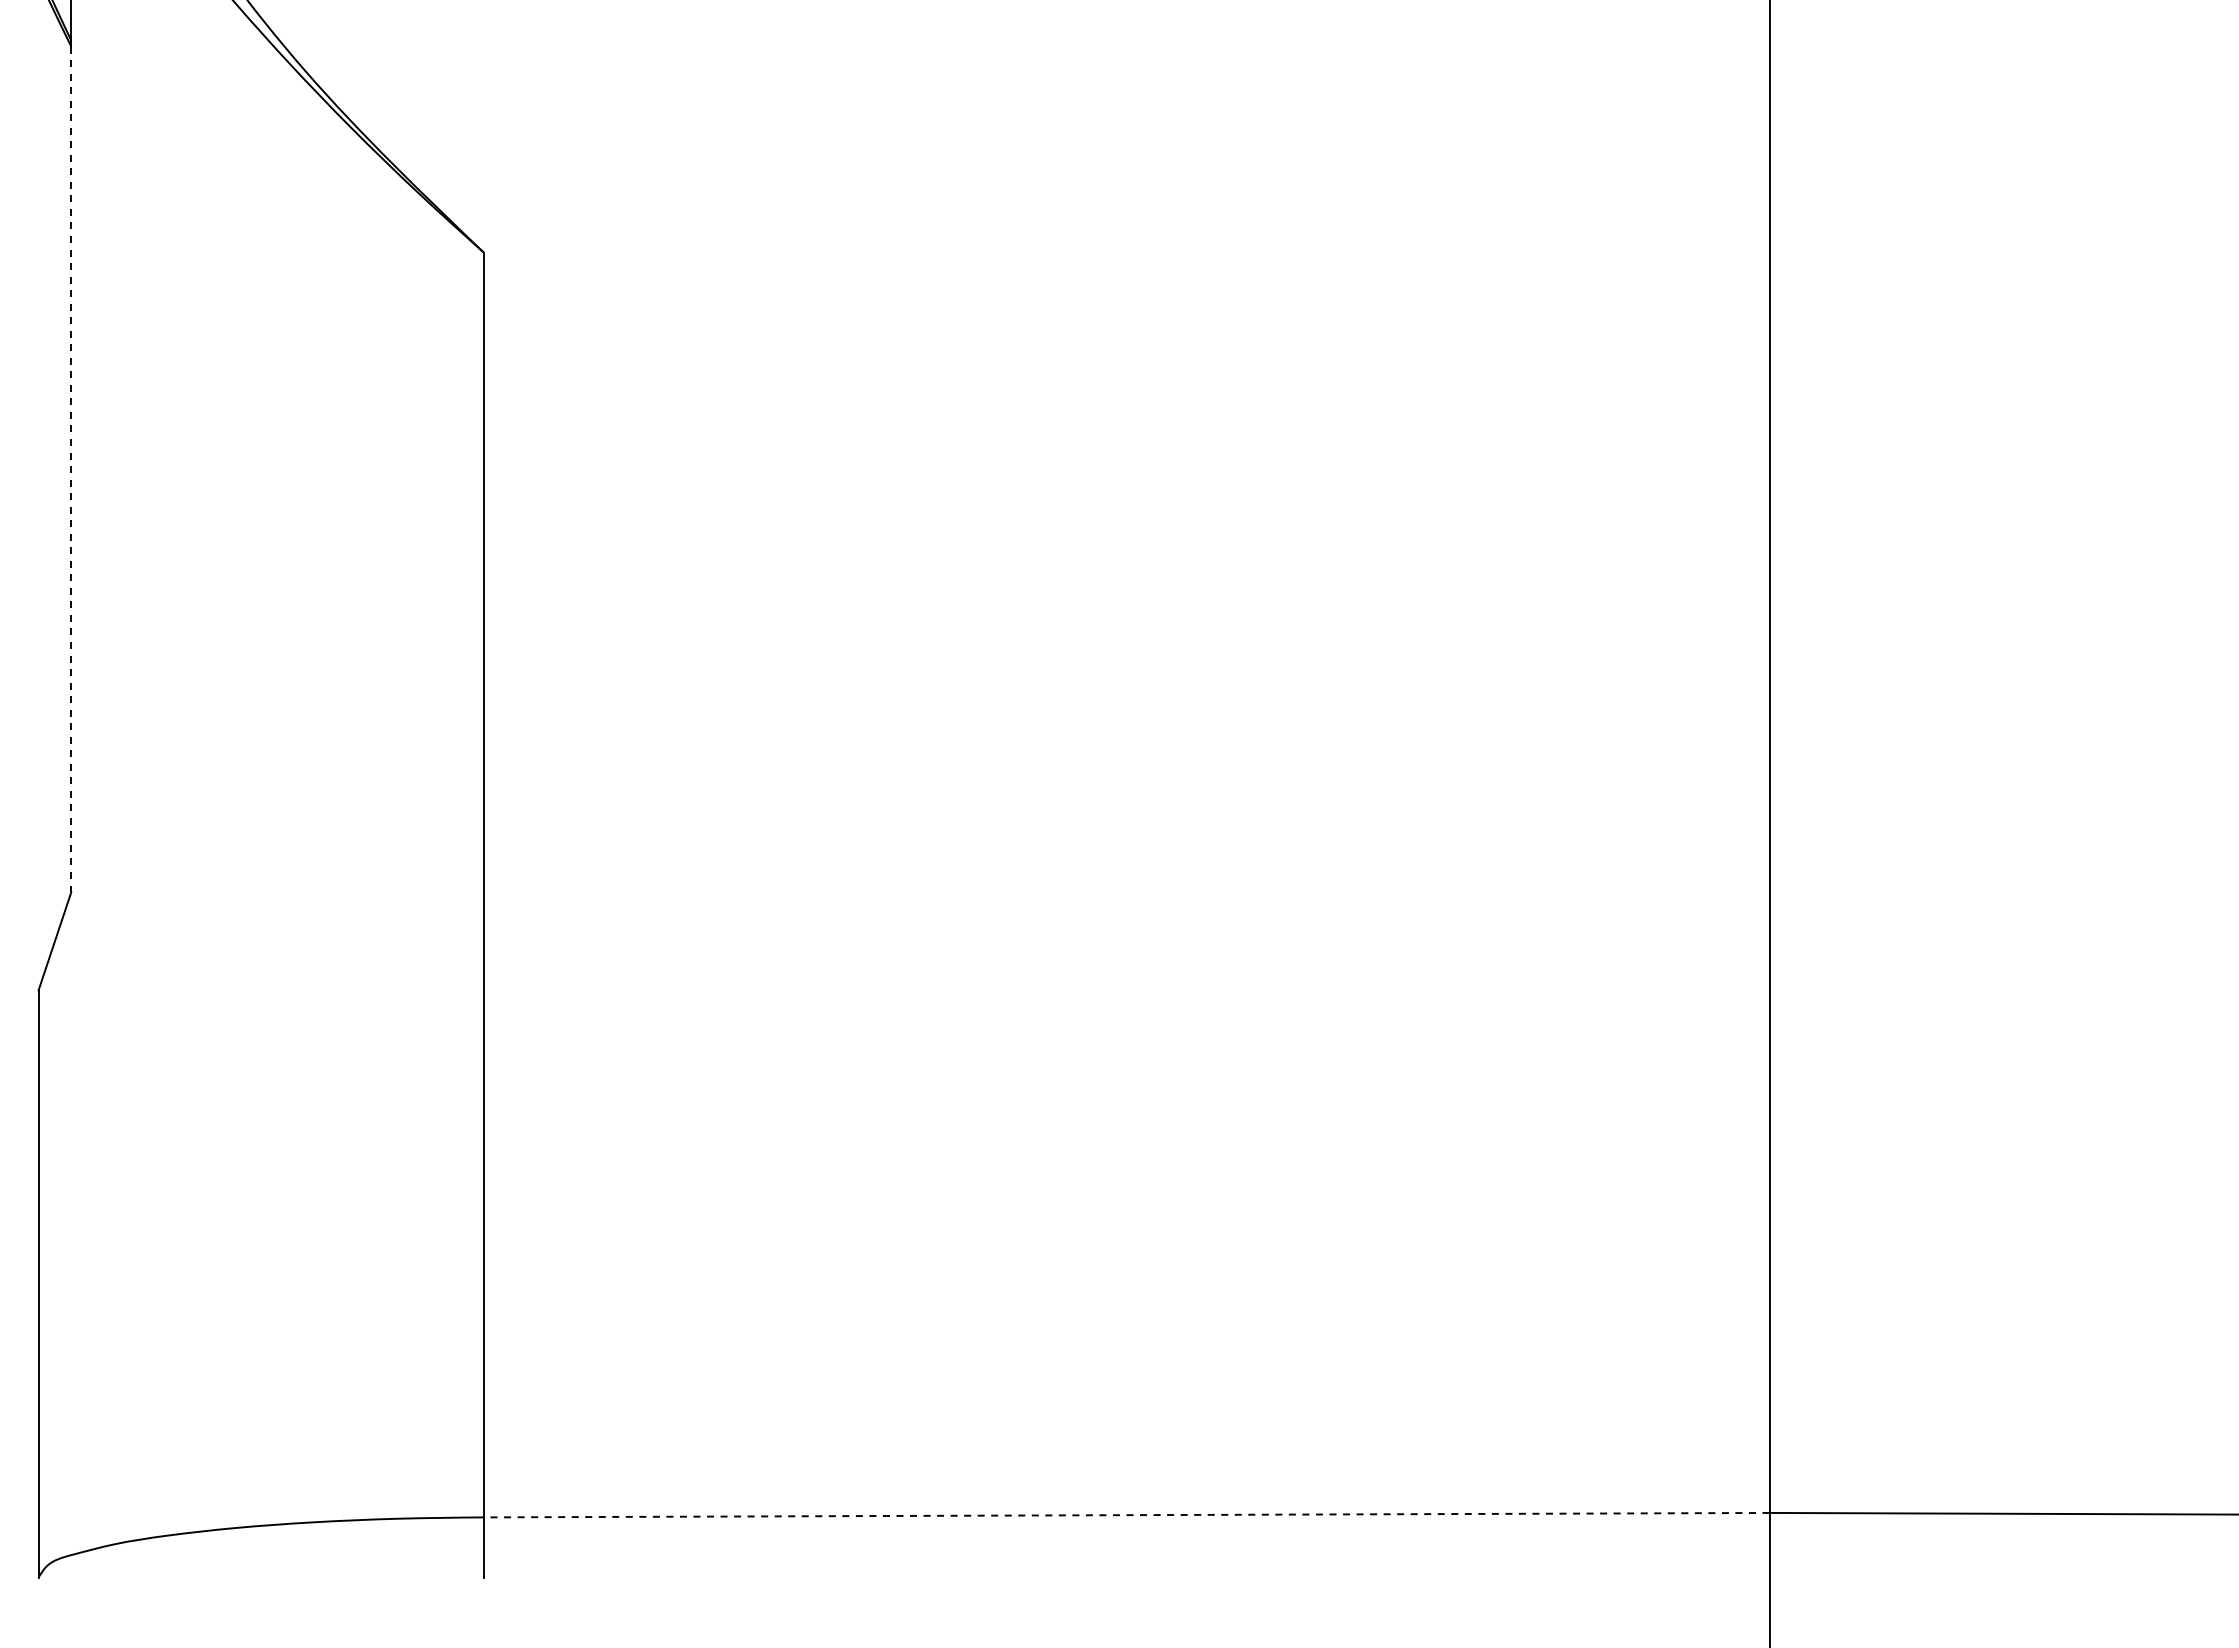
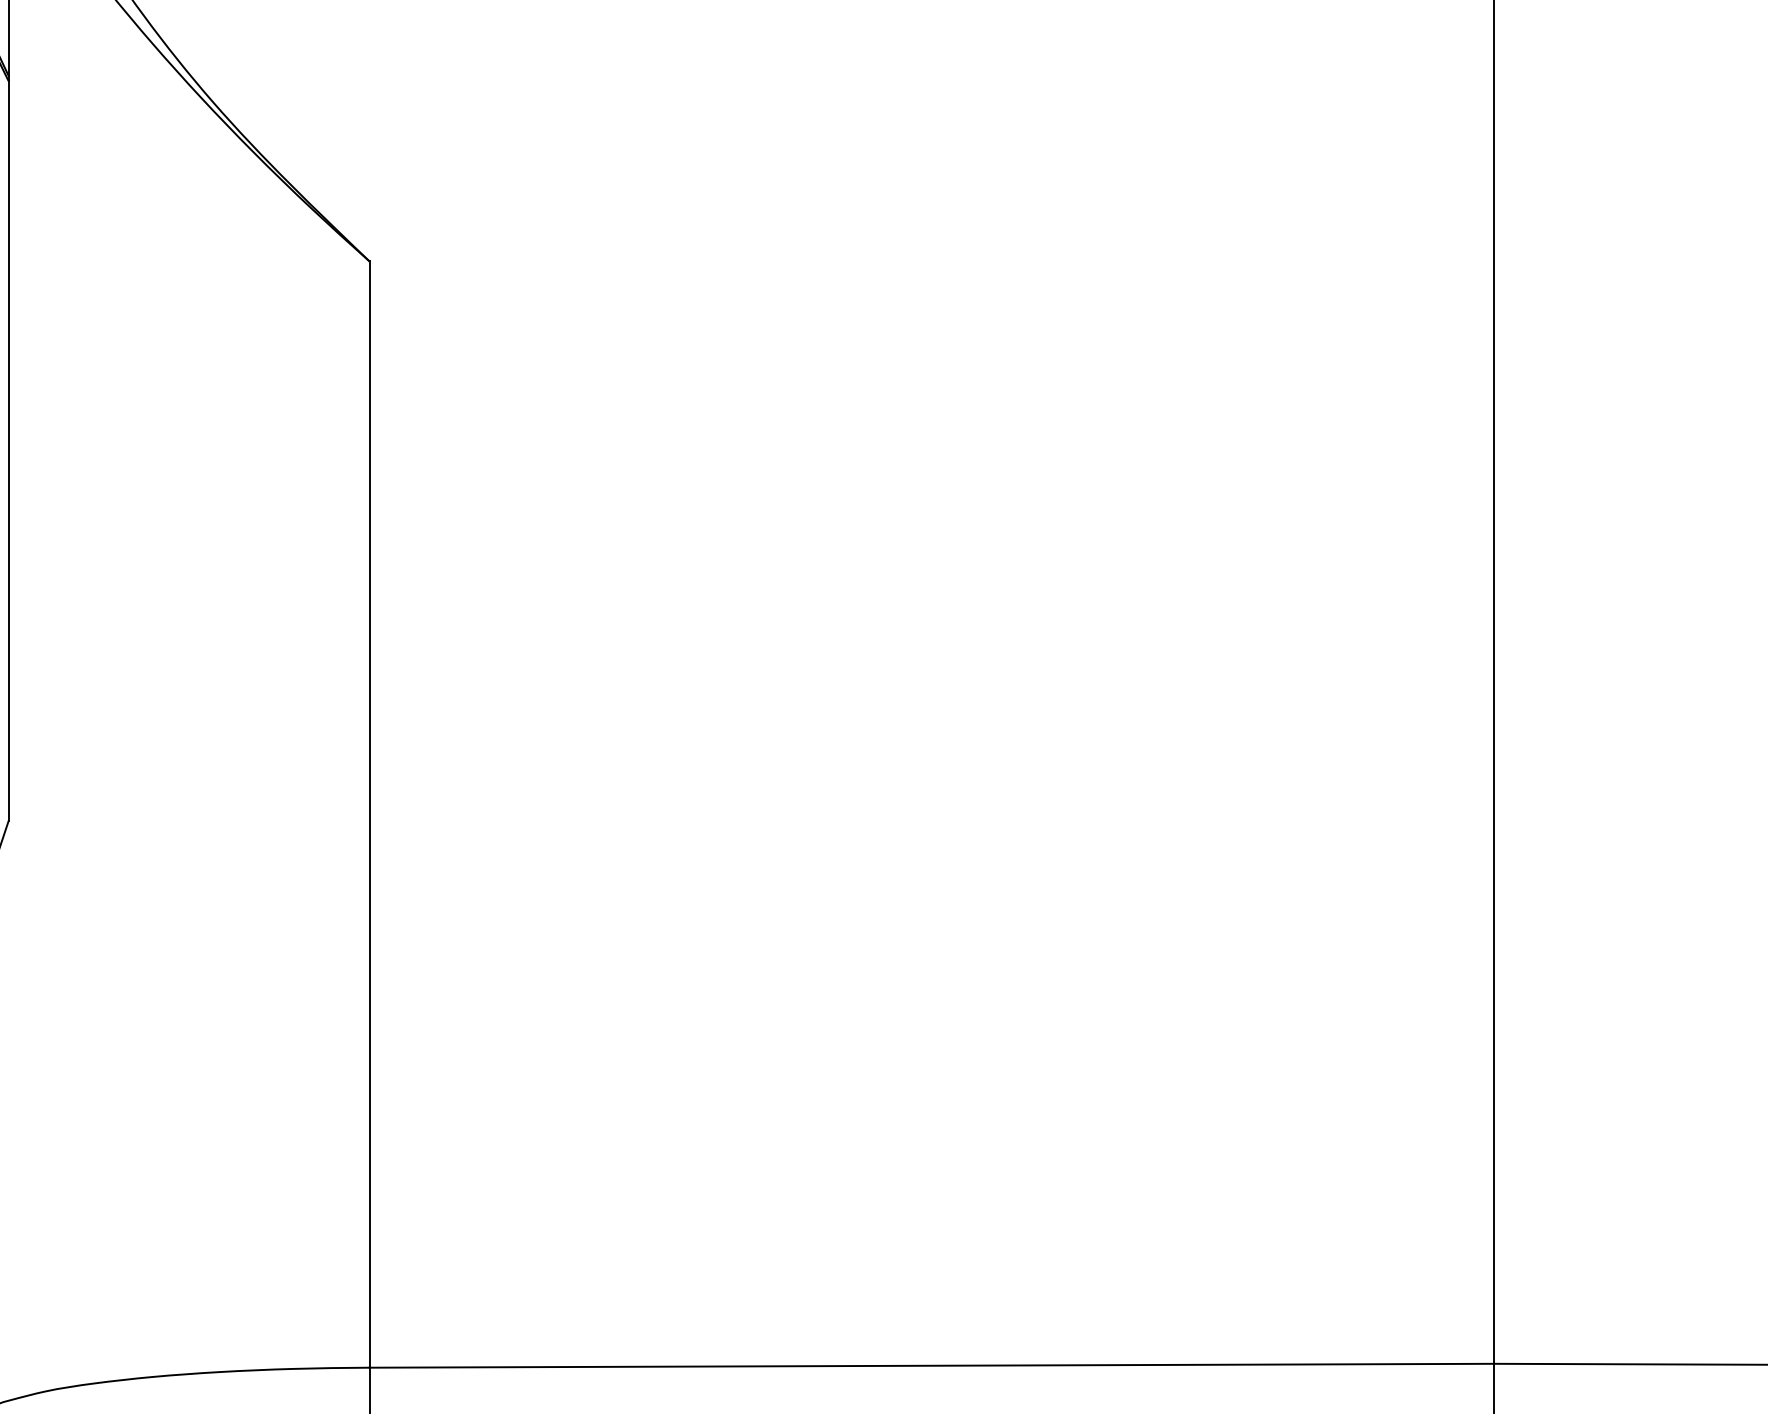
line: (71, 469) -> (8, 451), dashed -> solid
line: (1126, 1515) -> (931, 1366), dashed -> solid

